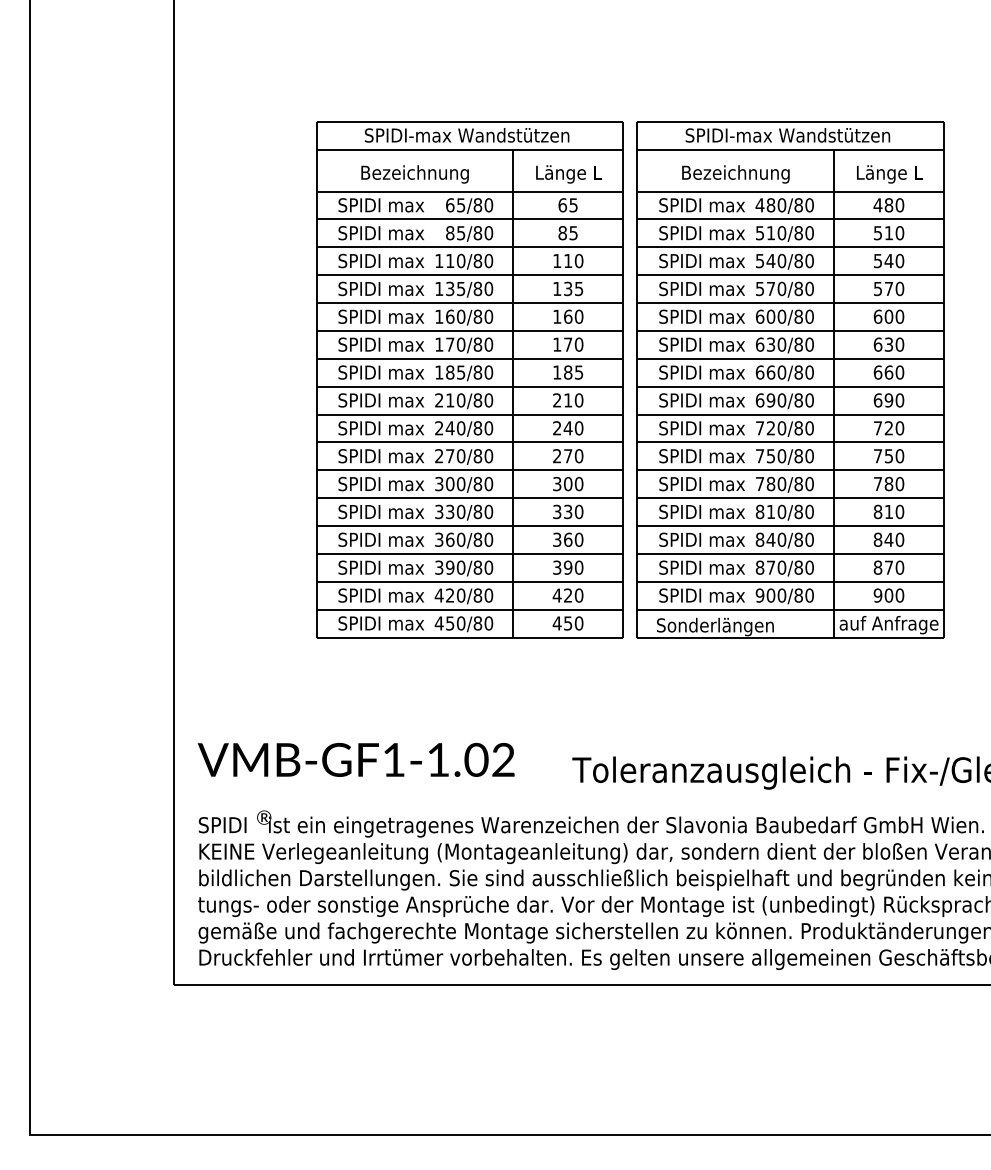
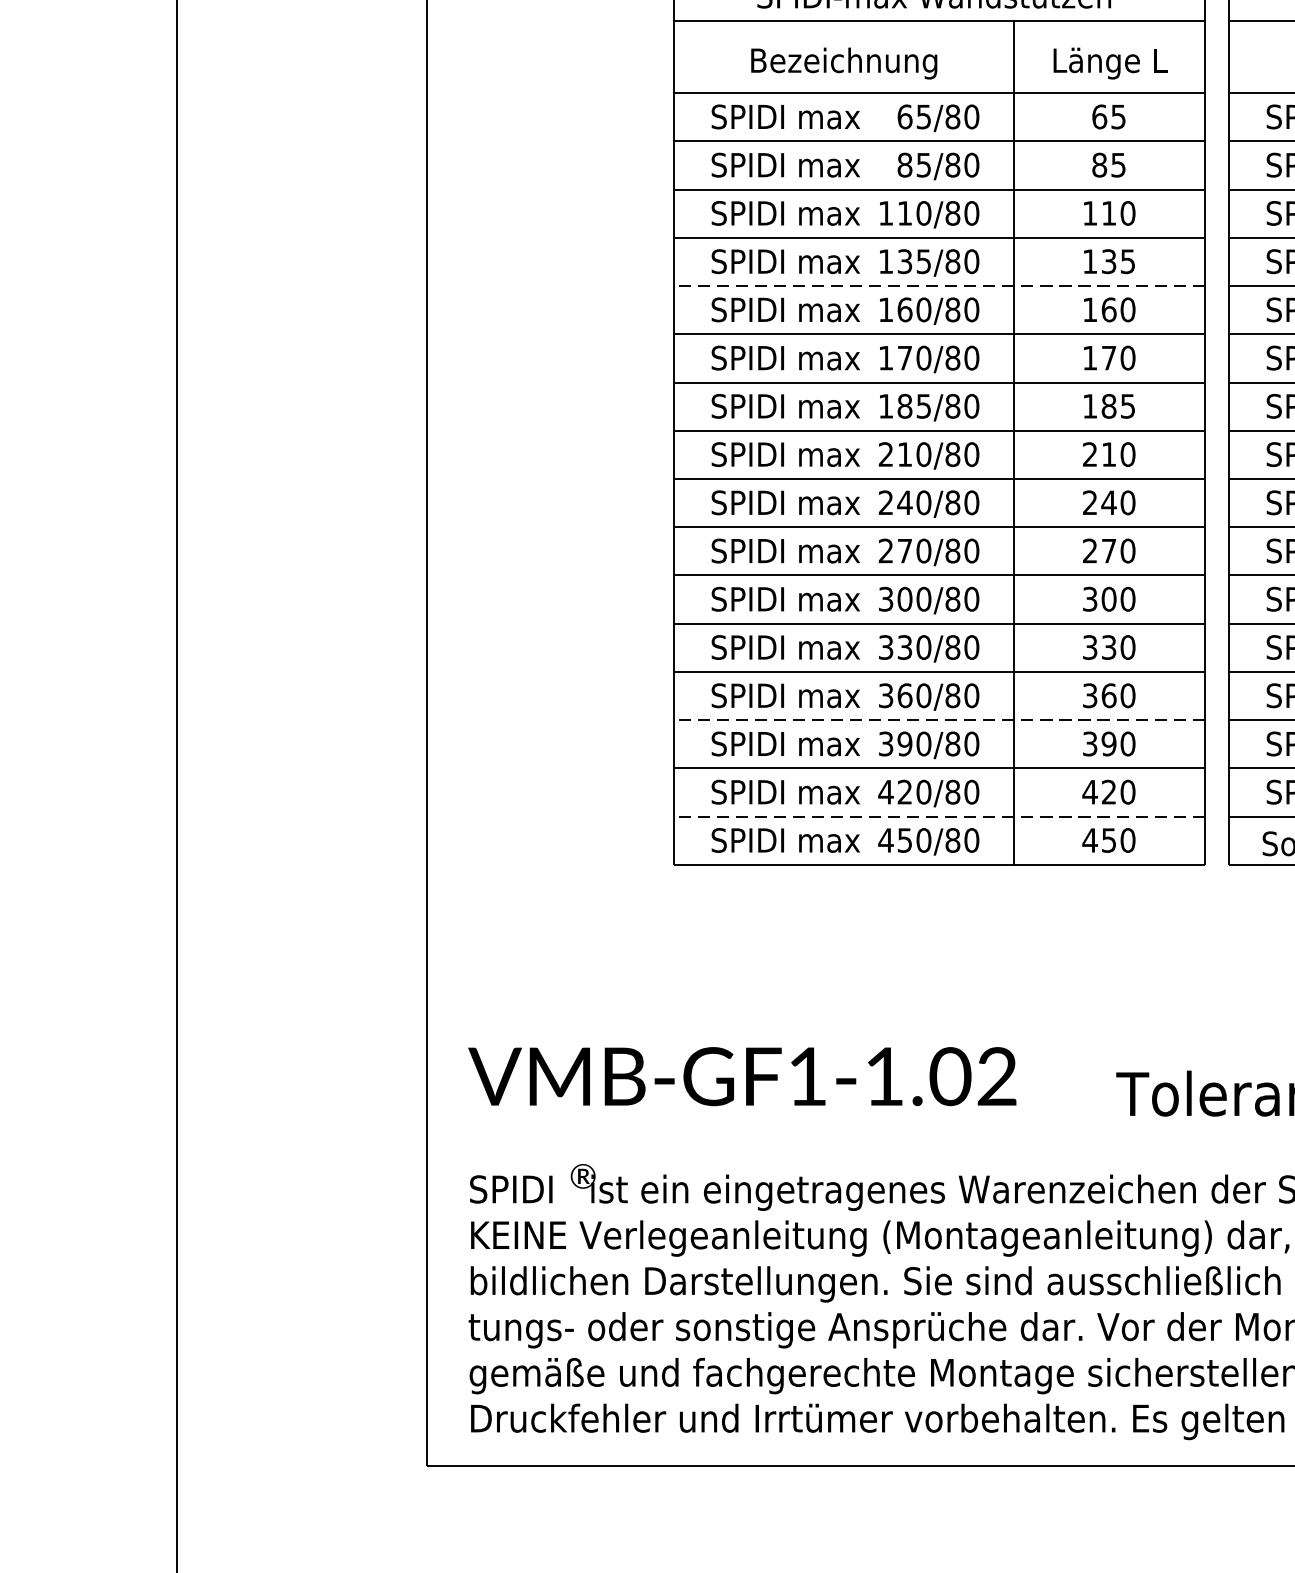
line: (469, 303) -> (938, 286), solid -> dashed
line: (469, 553) -> (938, 719), solid -> dashed
line: (469, 609) -> (938, 816), solid -> dashed

